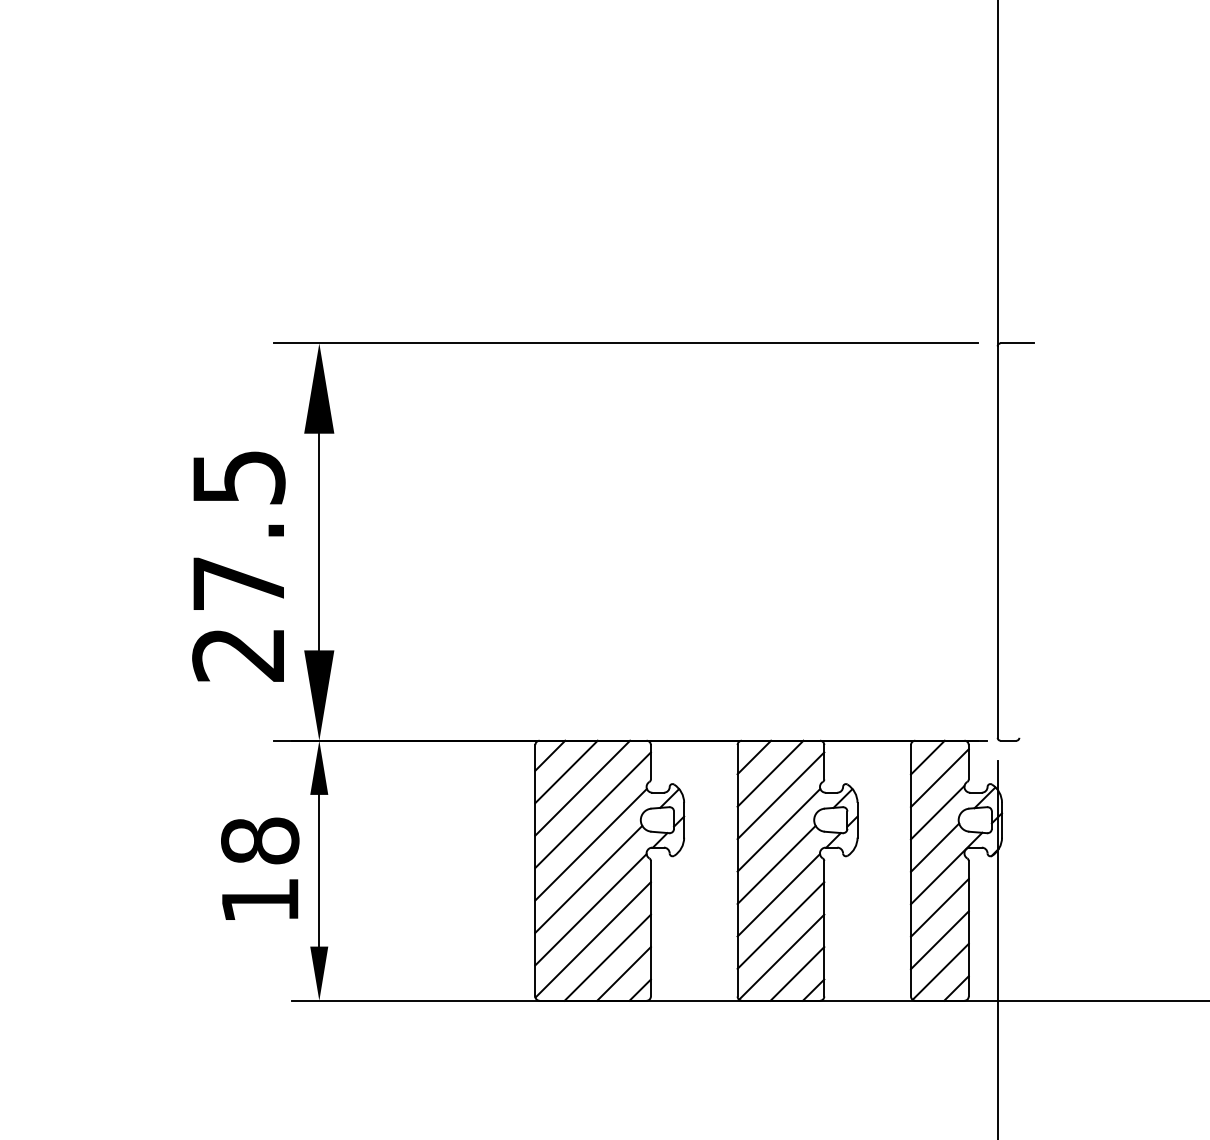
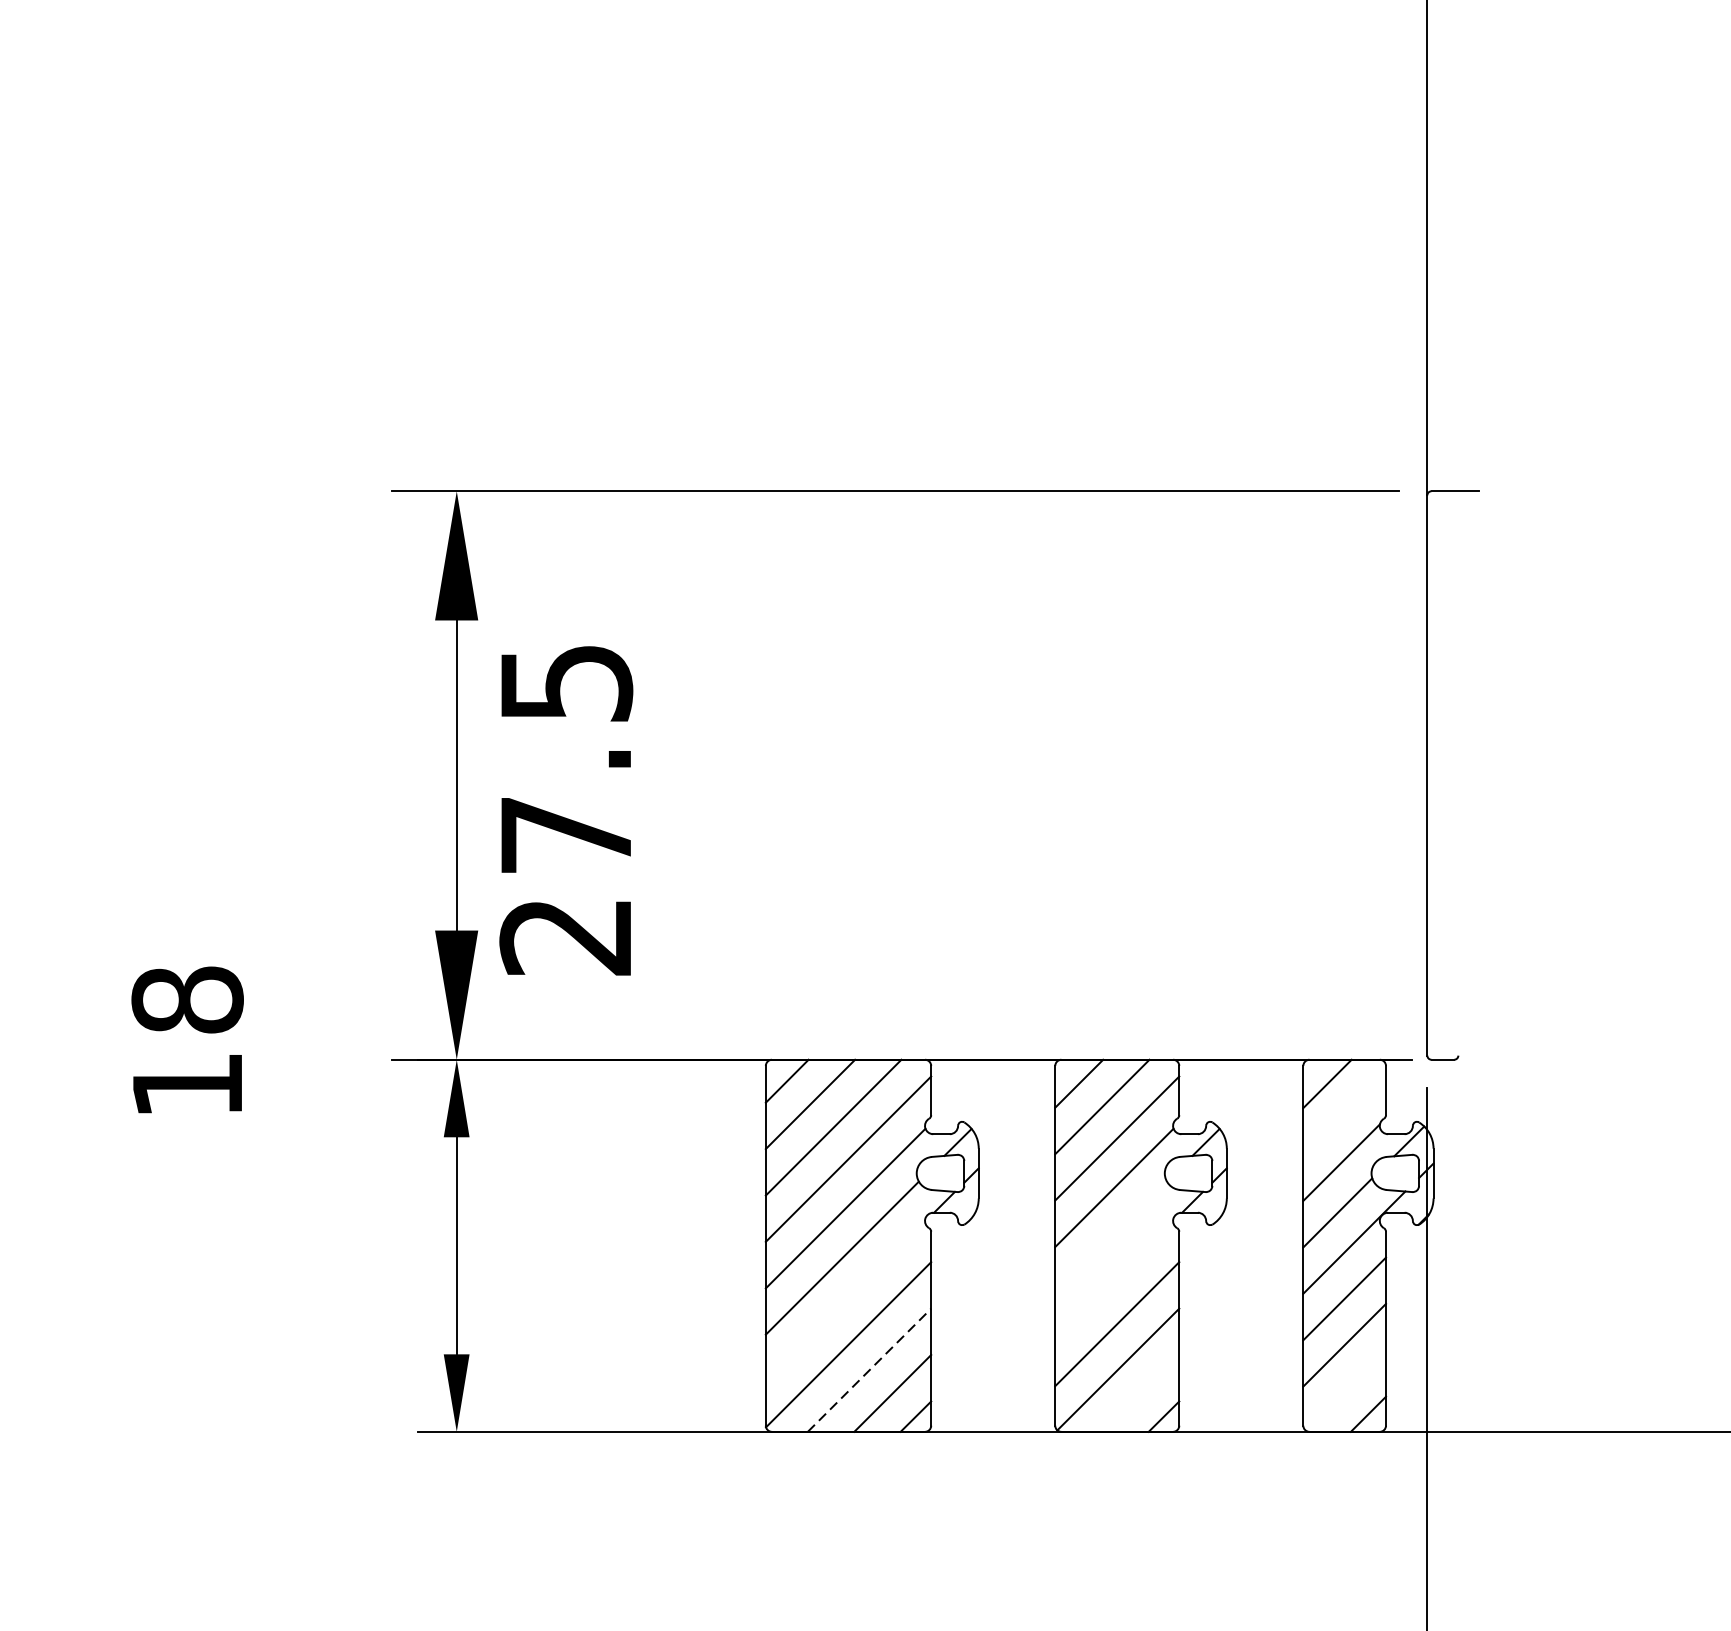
text: (238, 566) -> (565, 810), moved
line: (939, 778) -> (1344, 1113), removed
line: (776, 864) -> (1110, 1236), removed
text: (260, 868) -> (188, 1039), moved
line: (778, 895) -> (1113, 1281), removed
line: (590, 909) -> (844, 1301), removed
line: (607, 957) -> (869, 1369), solid -> dashed
line: (940, 971) -> (1345, 1389), removed
line: (797, 973) -> (1140, 1392), removed

